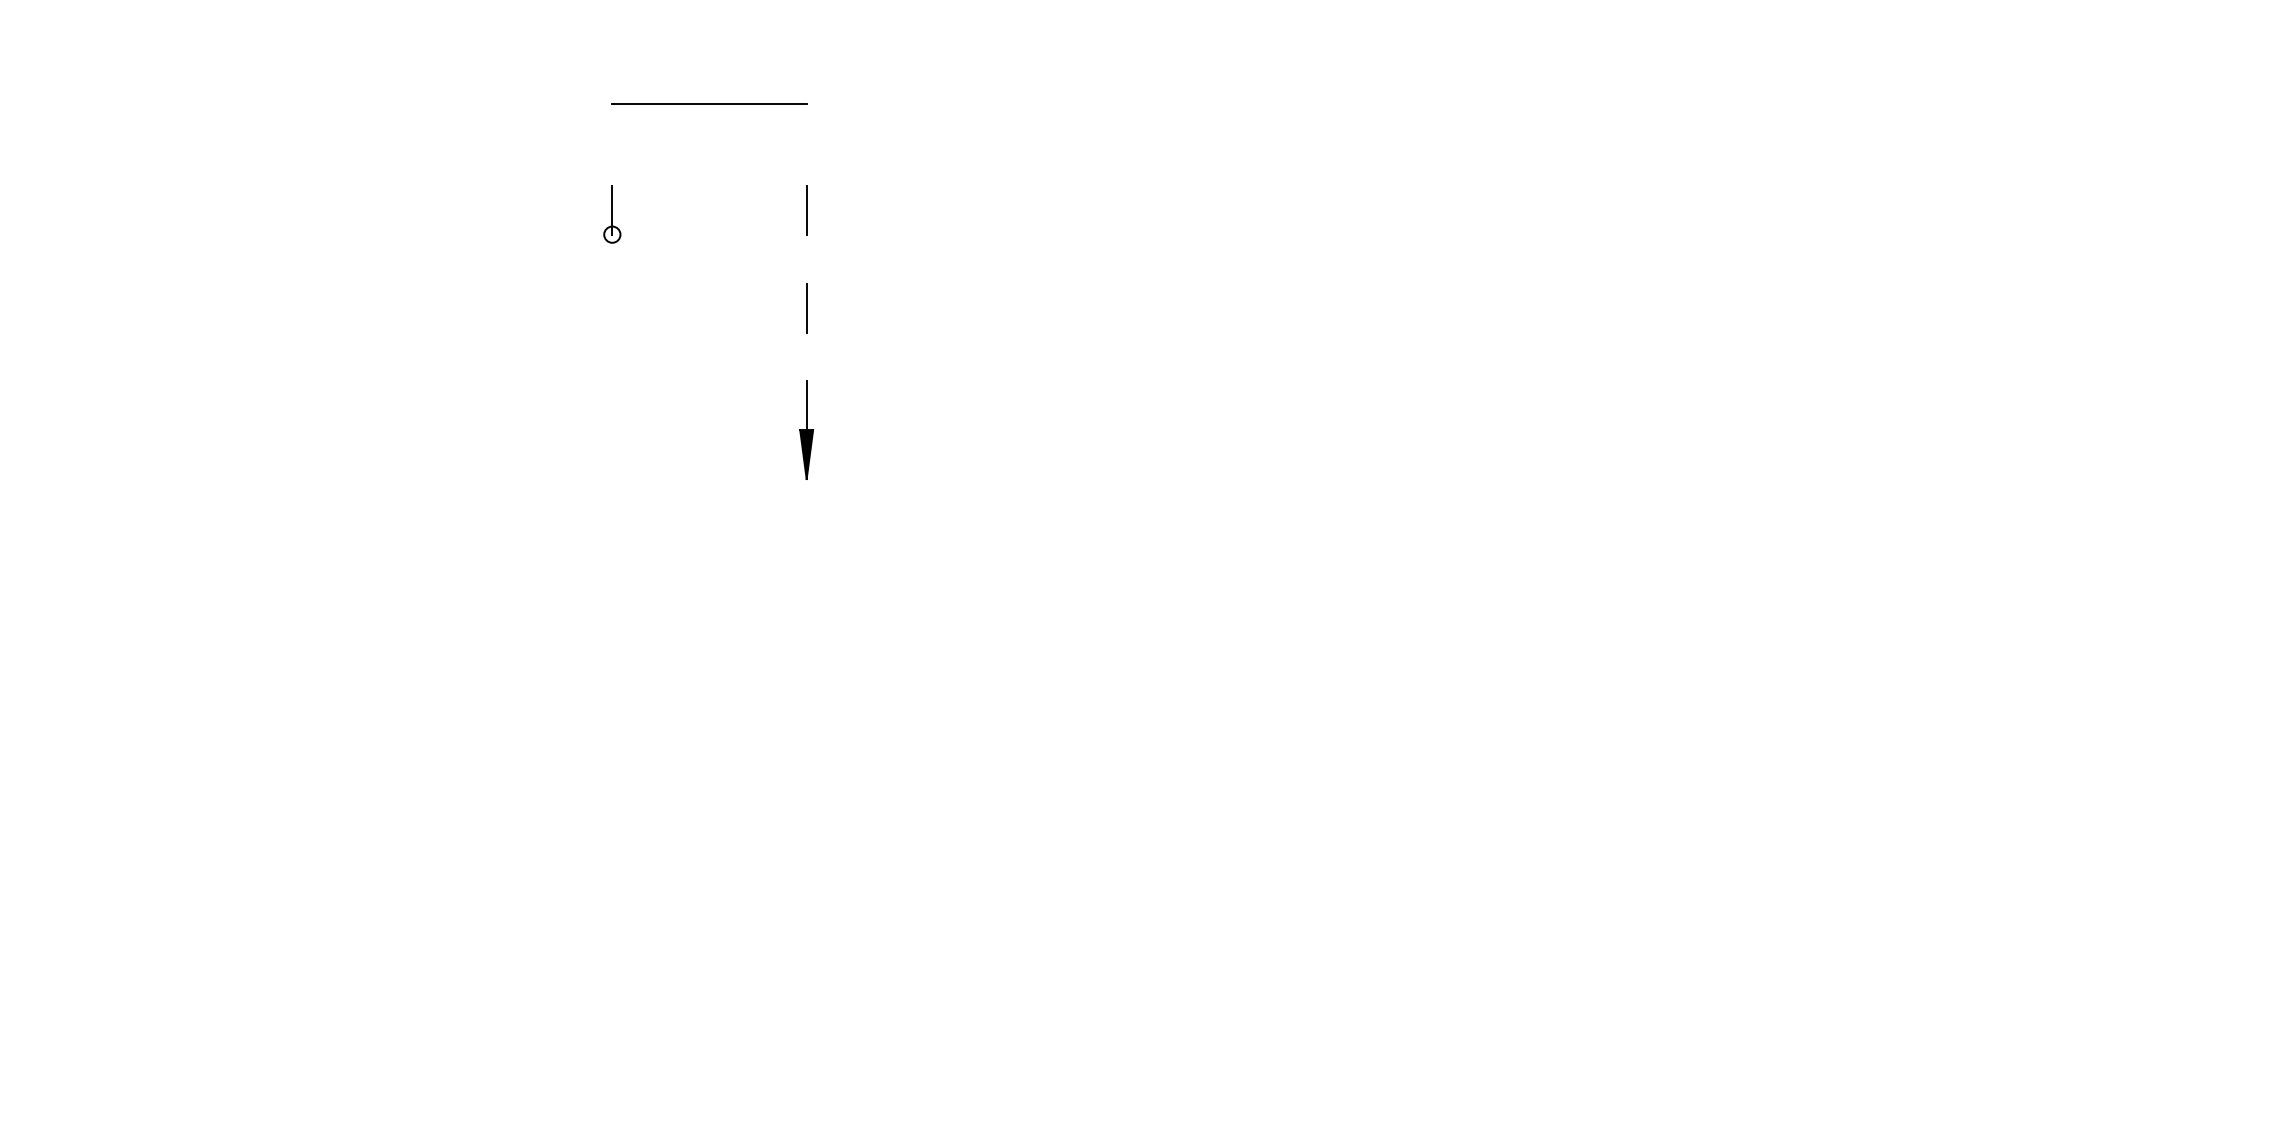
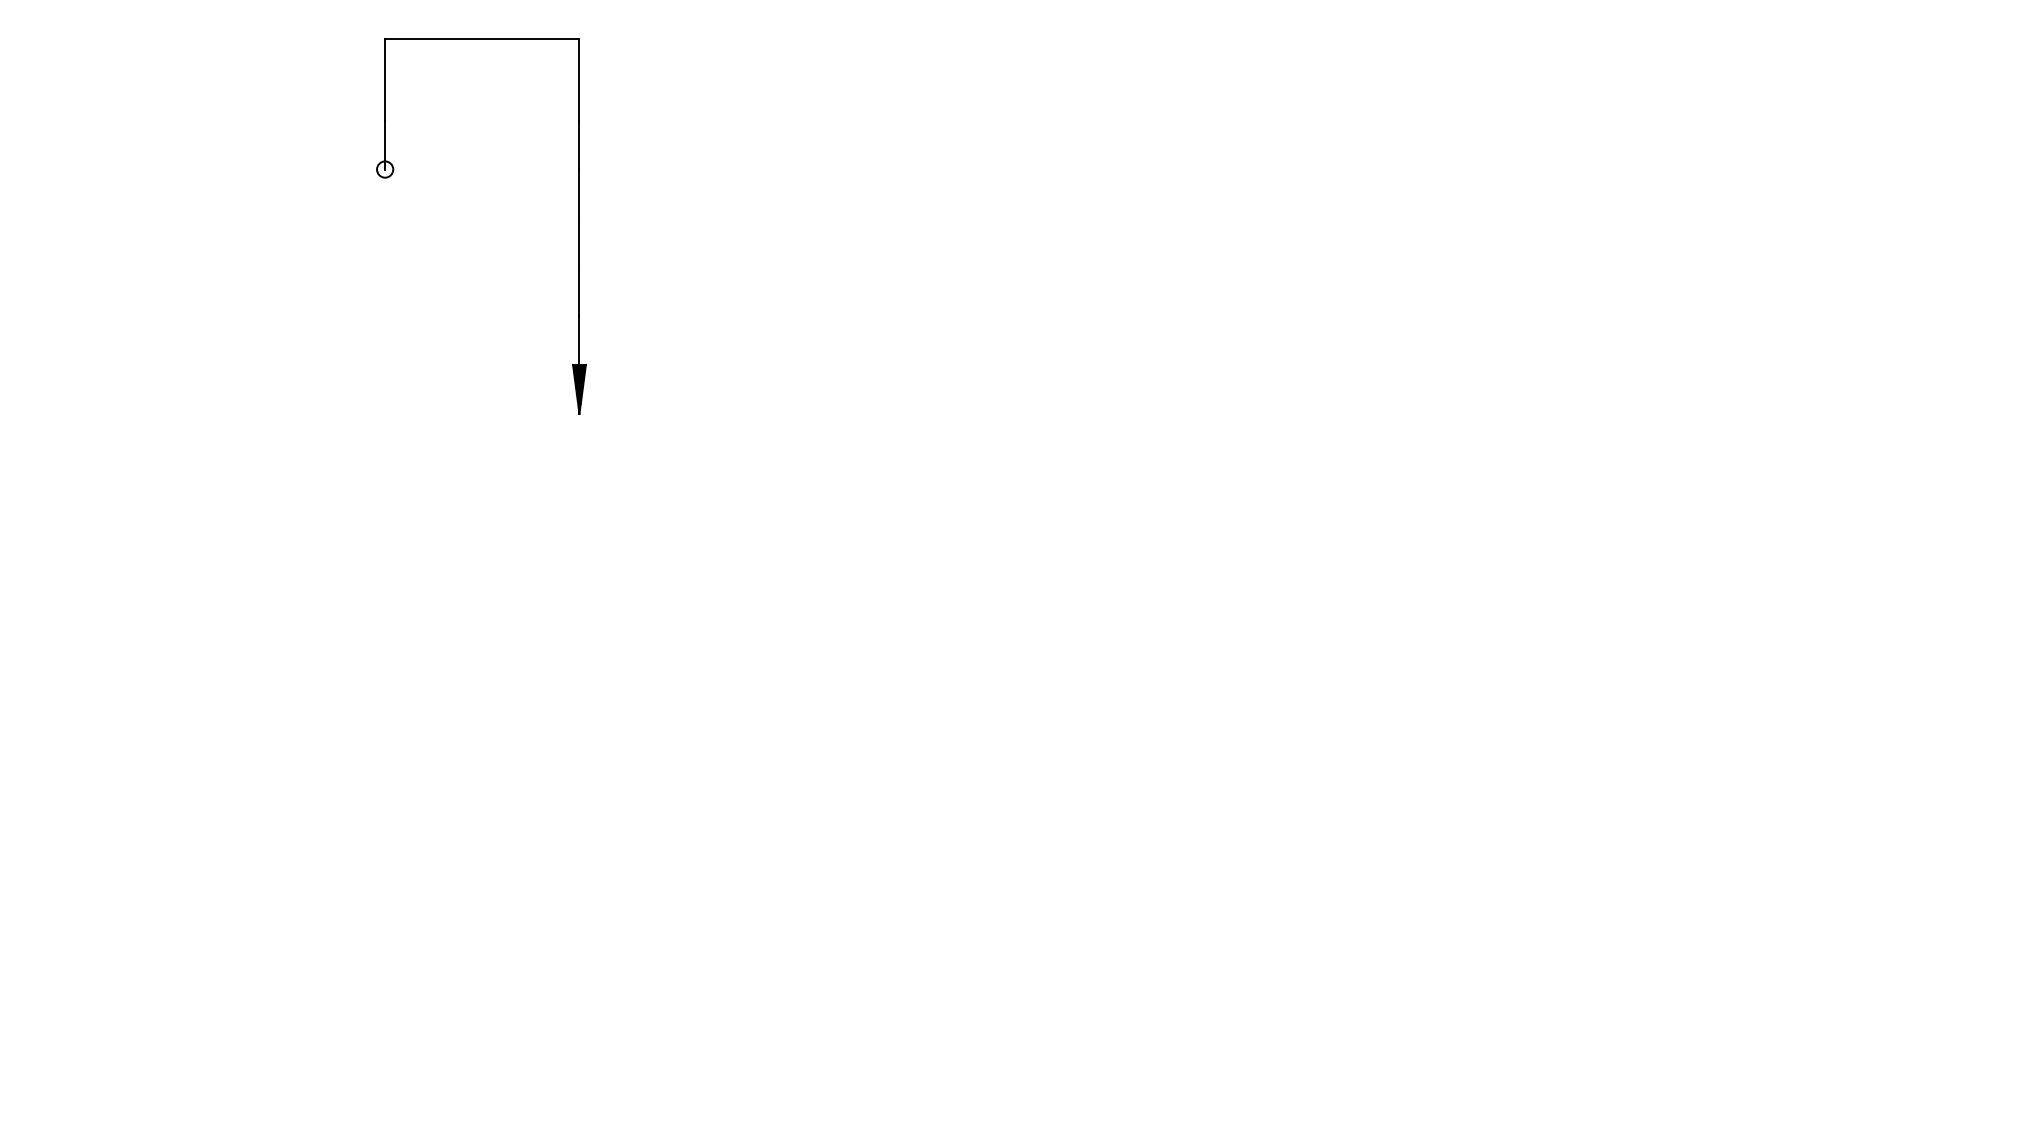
line: (612, 144) -> (385, 79), added
line: (806, 145) -> (579, 80), added
line: (806, 258) -> (579, 193), added
line: (806, 356) -> (579, 291), added

